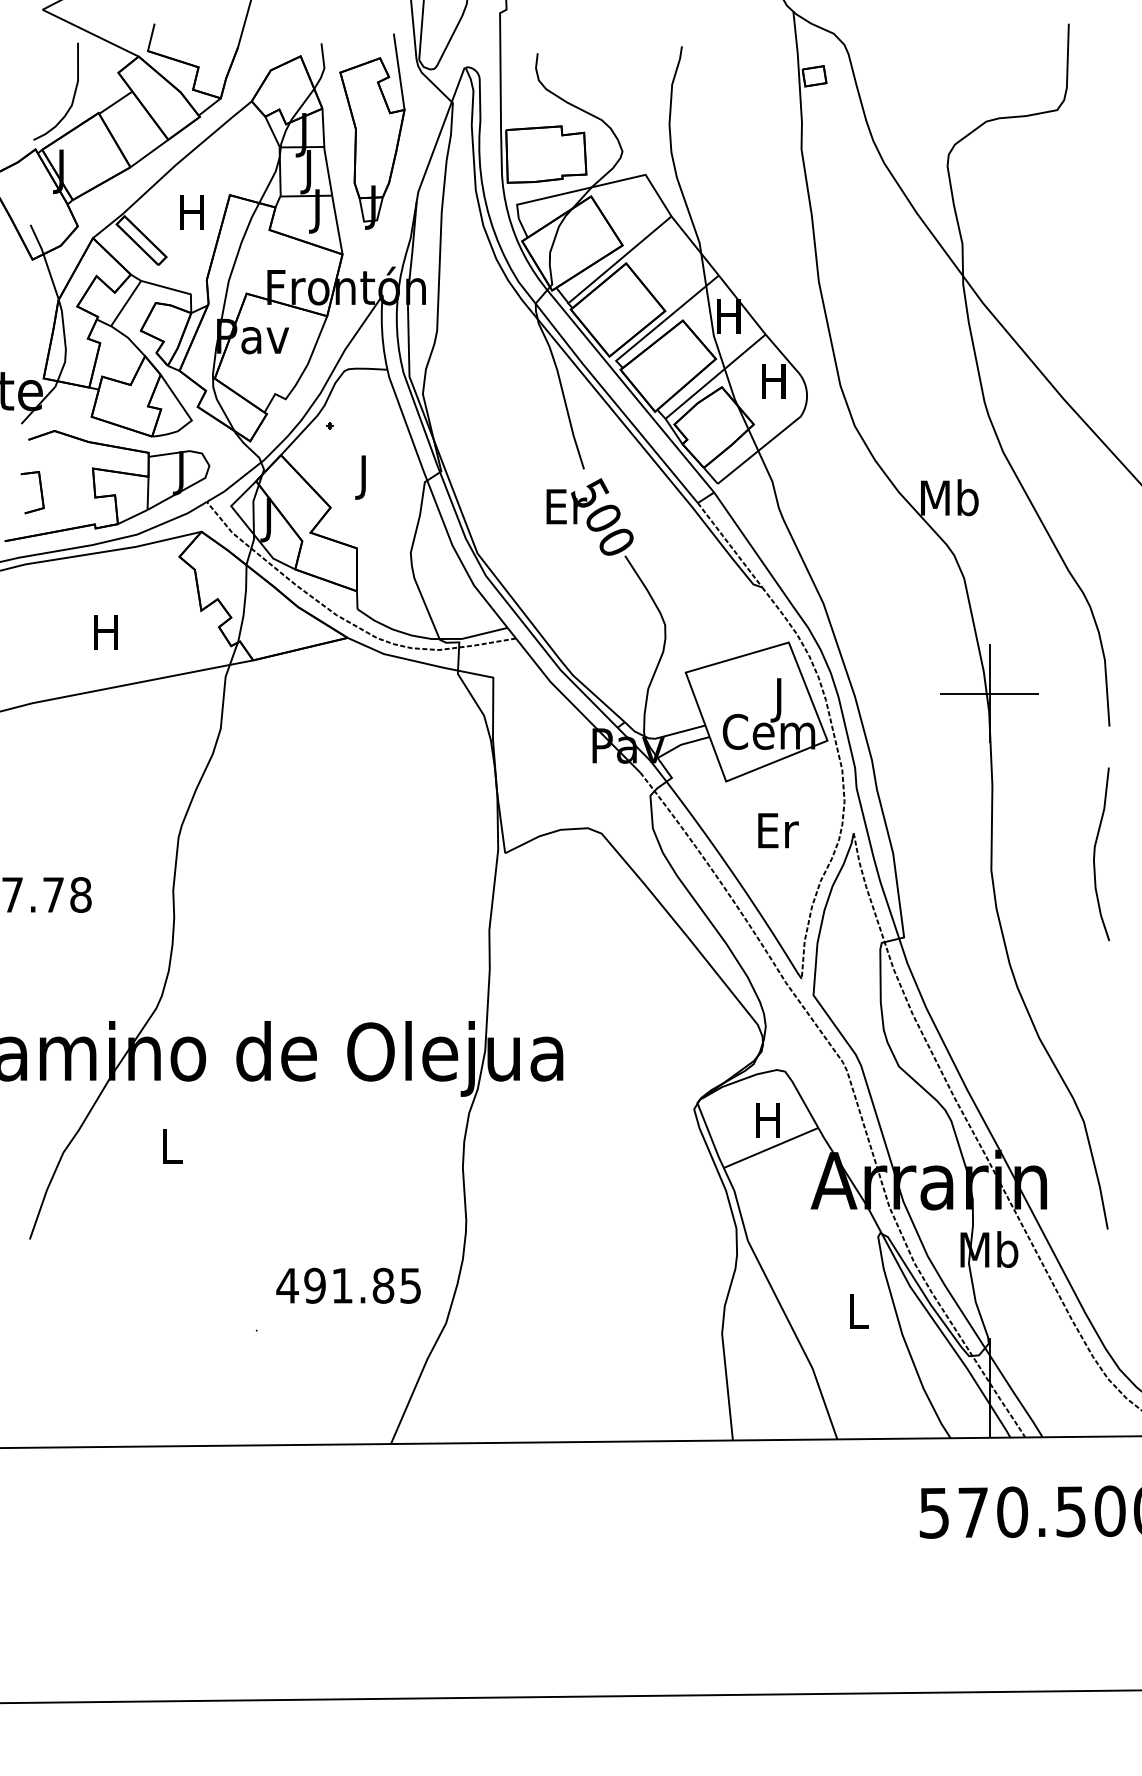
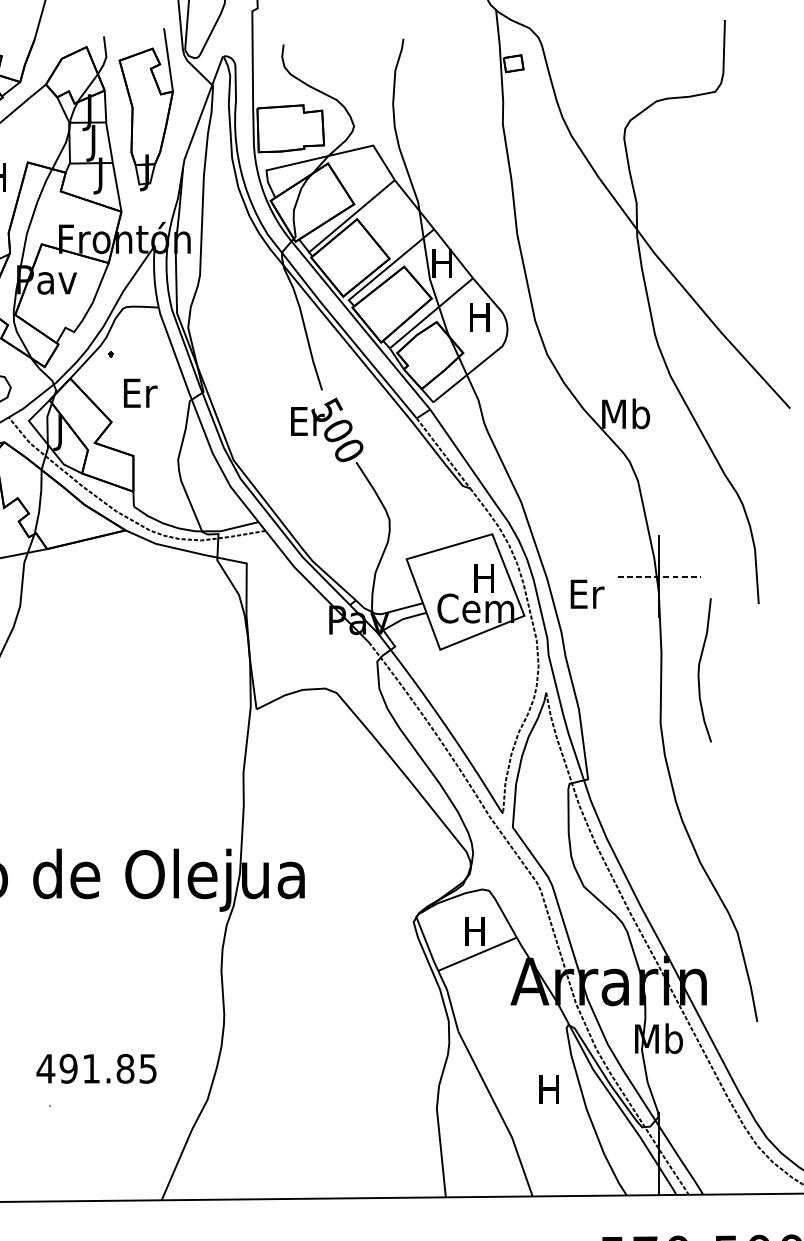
text: (365, 477) -> (140, 397), J -> Er
line: (989, 693) -> (659, 576), solid -> dashed
text: (778, 700) -> (483, 582), J -> H
text: (778, 830) -> (587, 594), moved
curve: (1095, 854) -> (699, 670), moved
text: (348, 1285) -> (96, 1068), moved
text: (856, 1311) -> (548, 1090), L -> H

